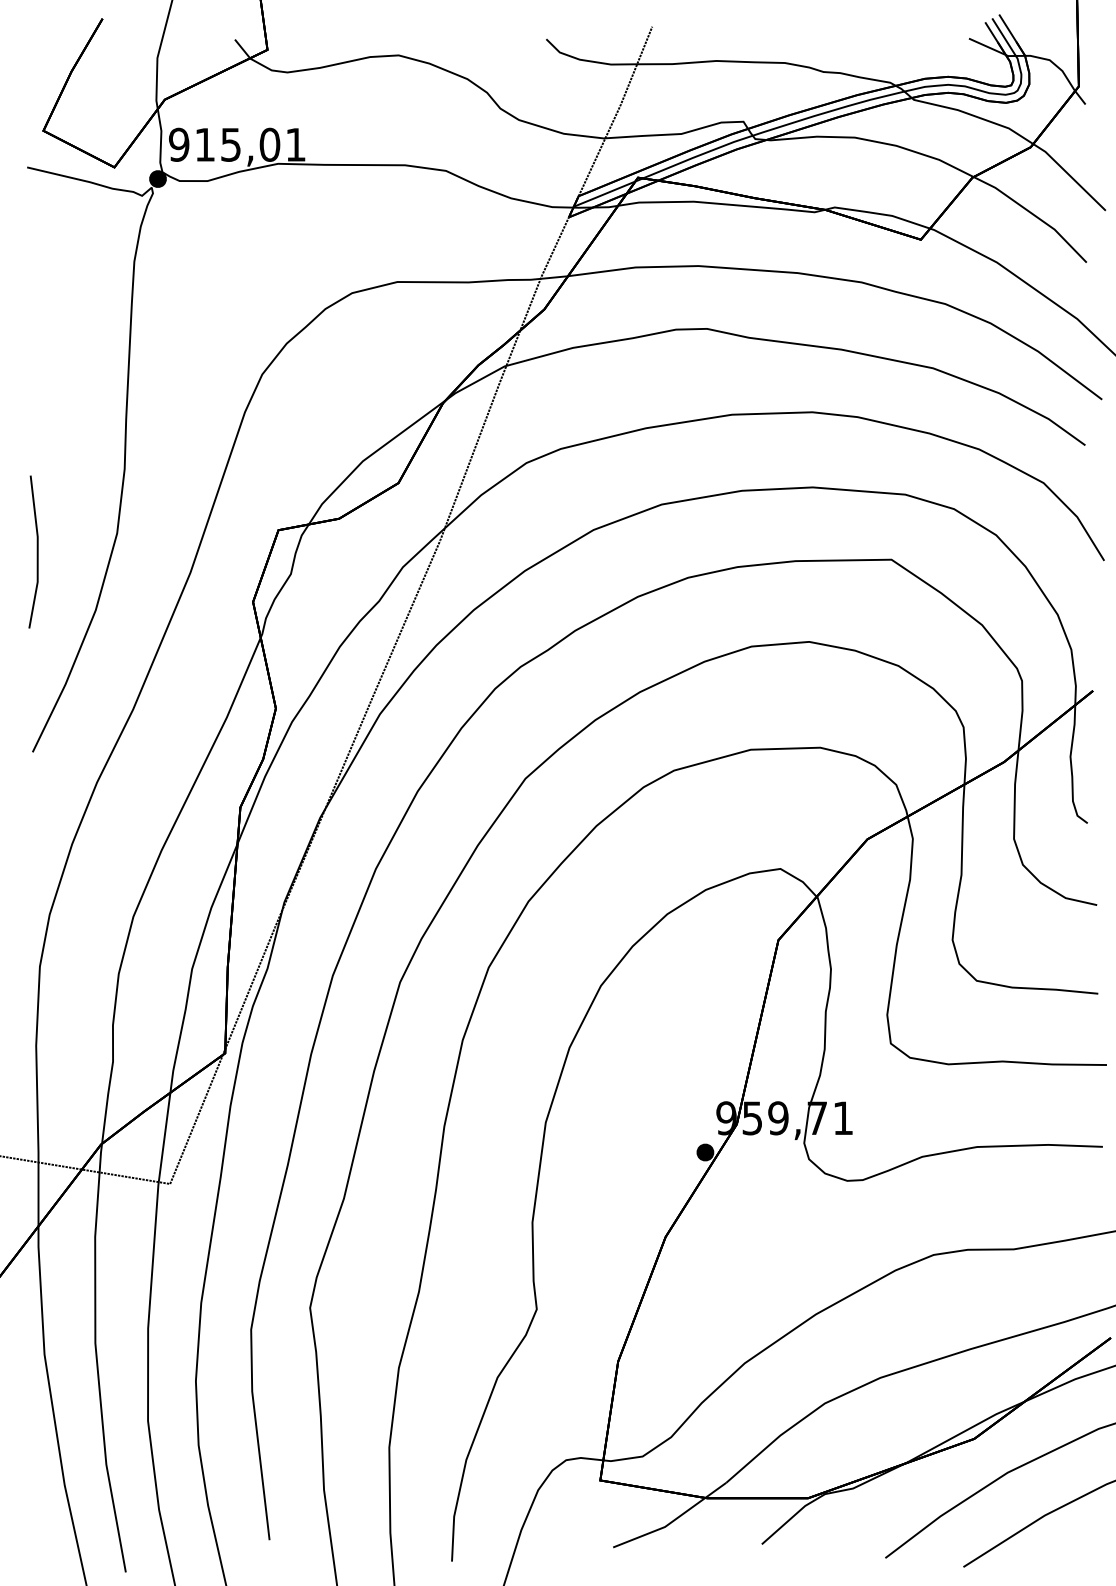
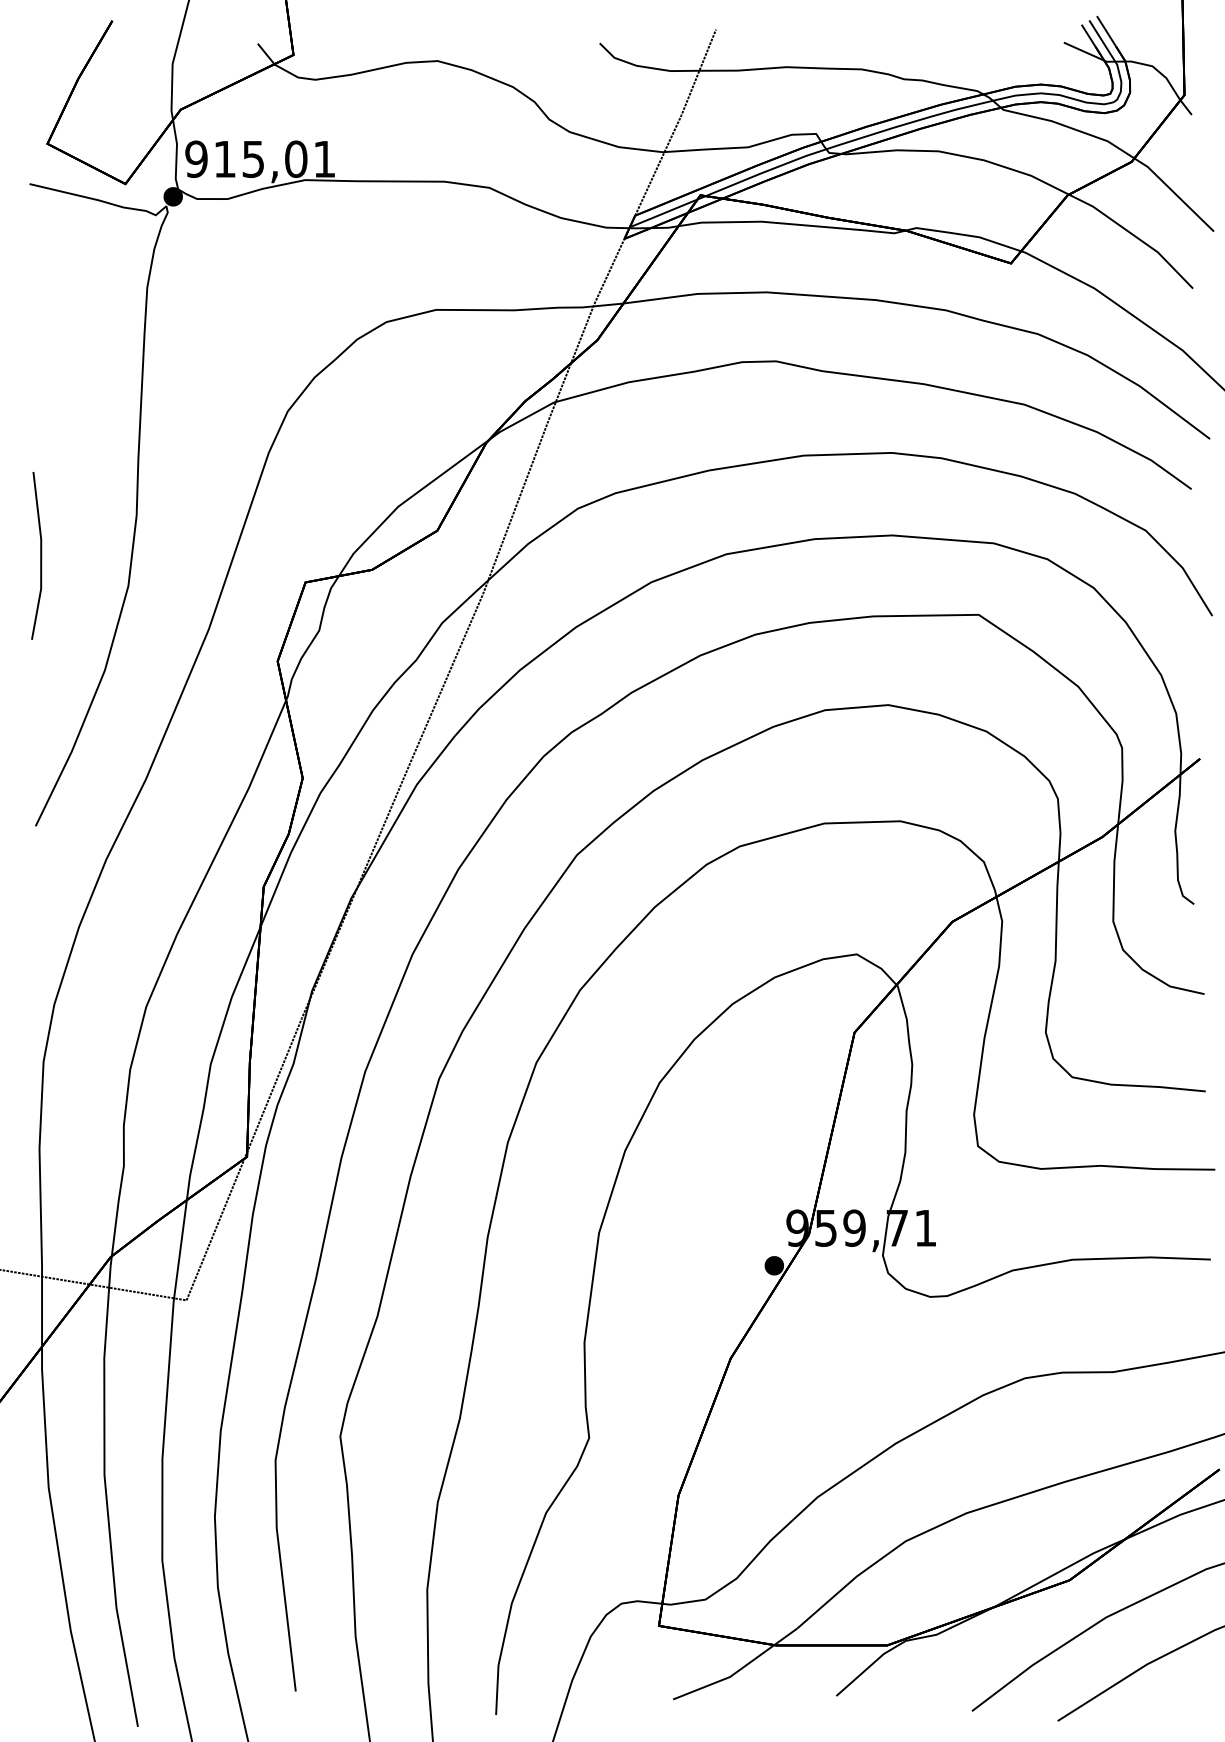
line: (36, 551) -> (39, 555), moved

